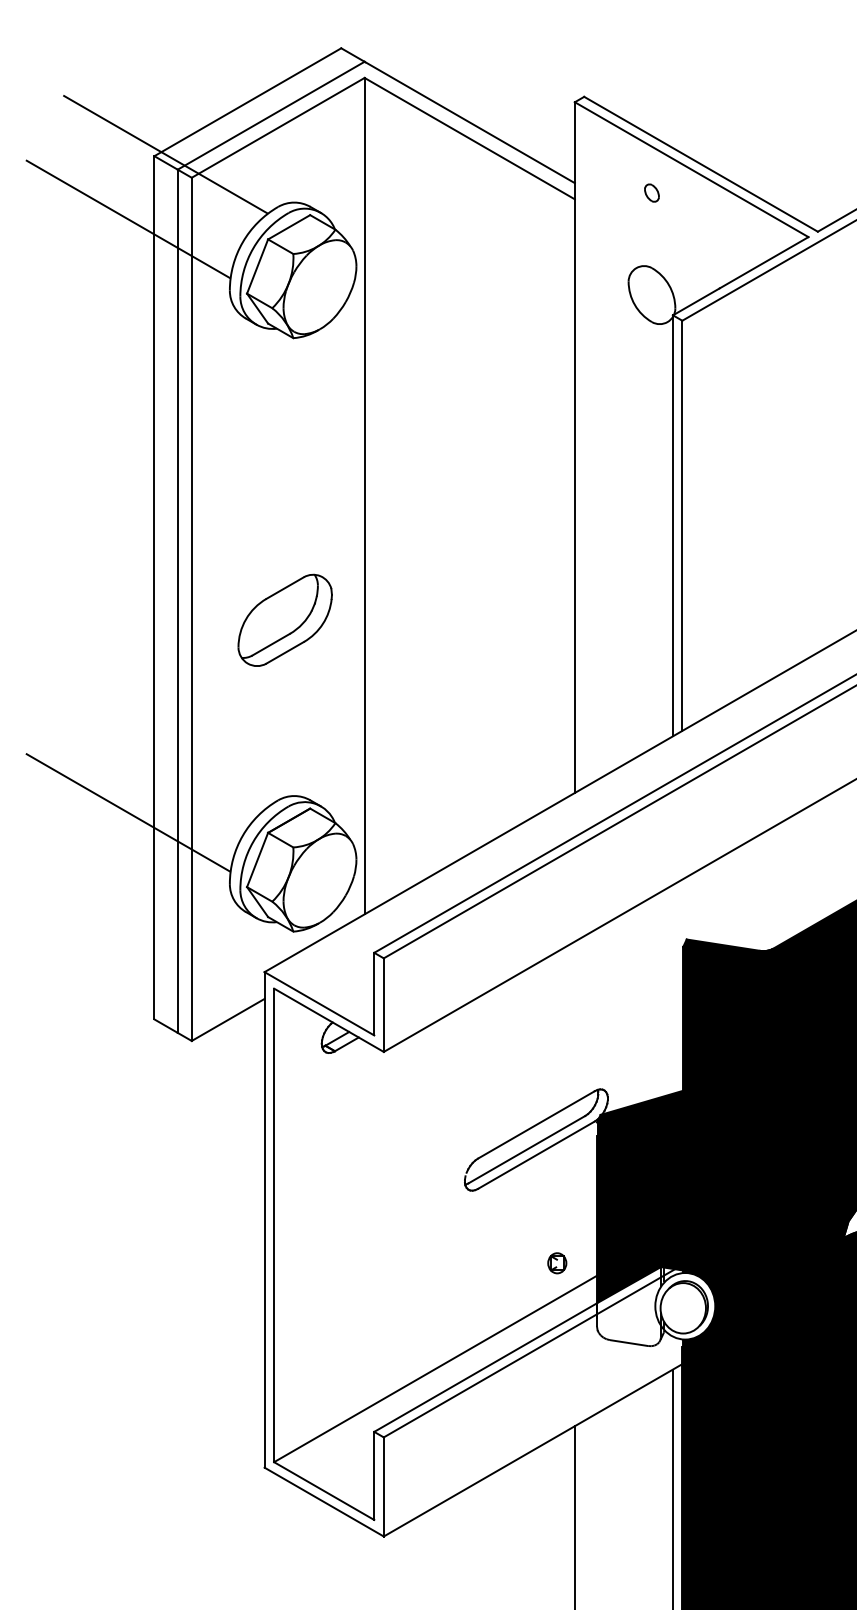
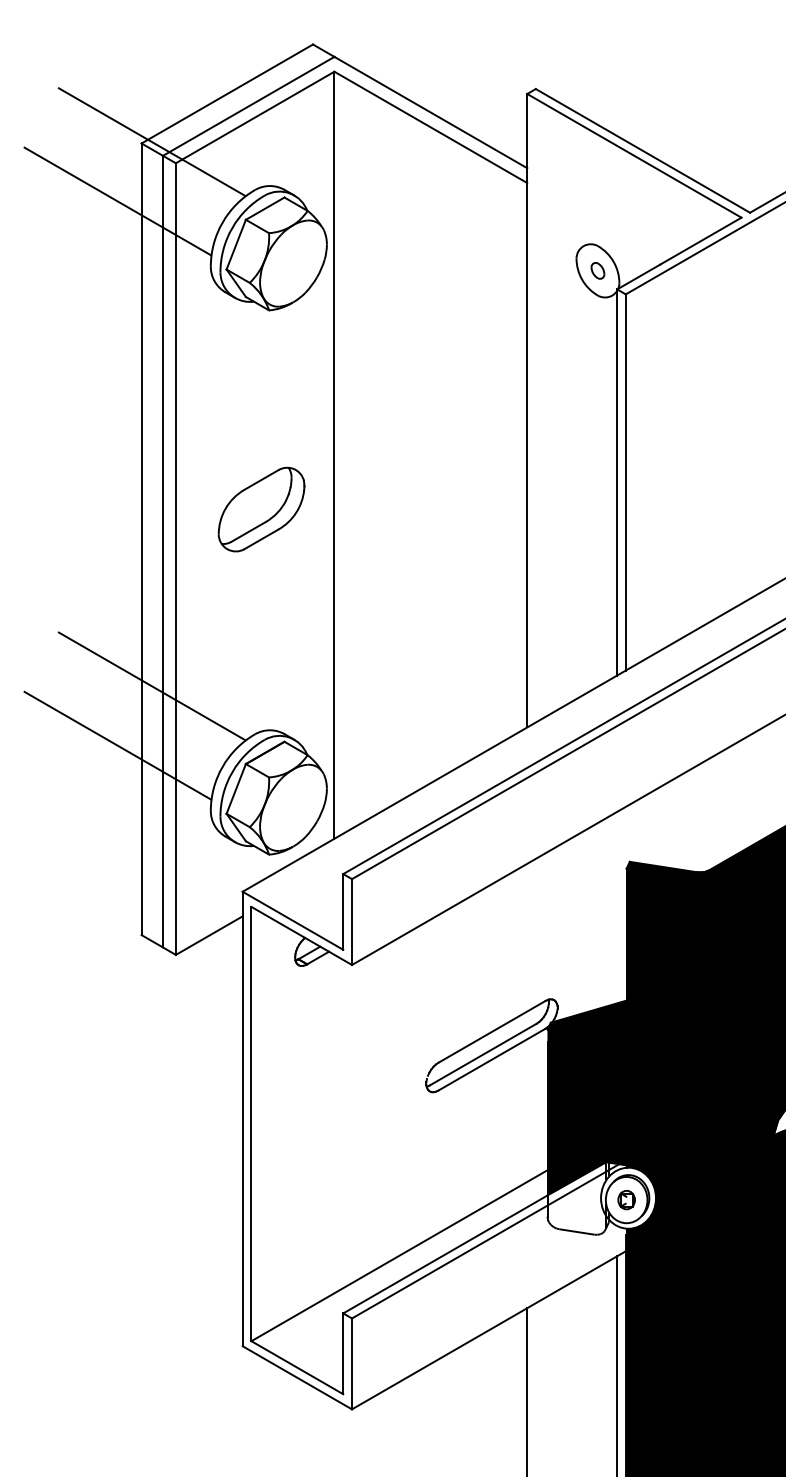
part: (651, 192) -> (597, 270), moved
part: (284, 619) -> (260, 508), moved
line: (165, 747) -> (151, 685), added
part: (557, 1263) -> (626, 1200), moved

